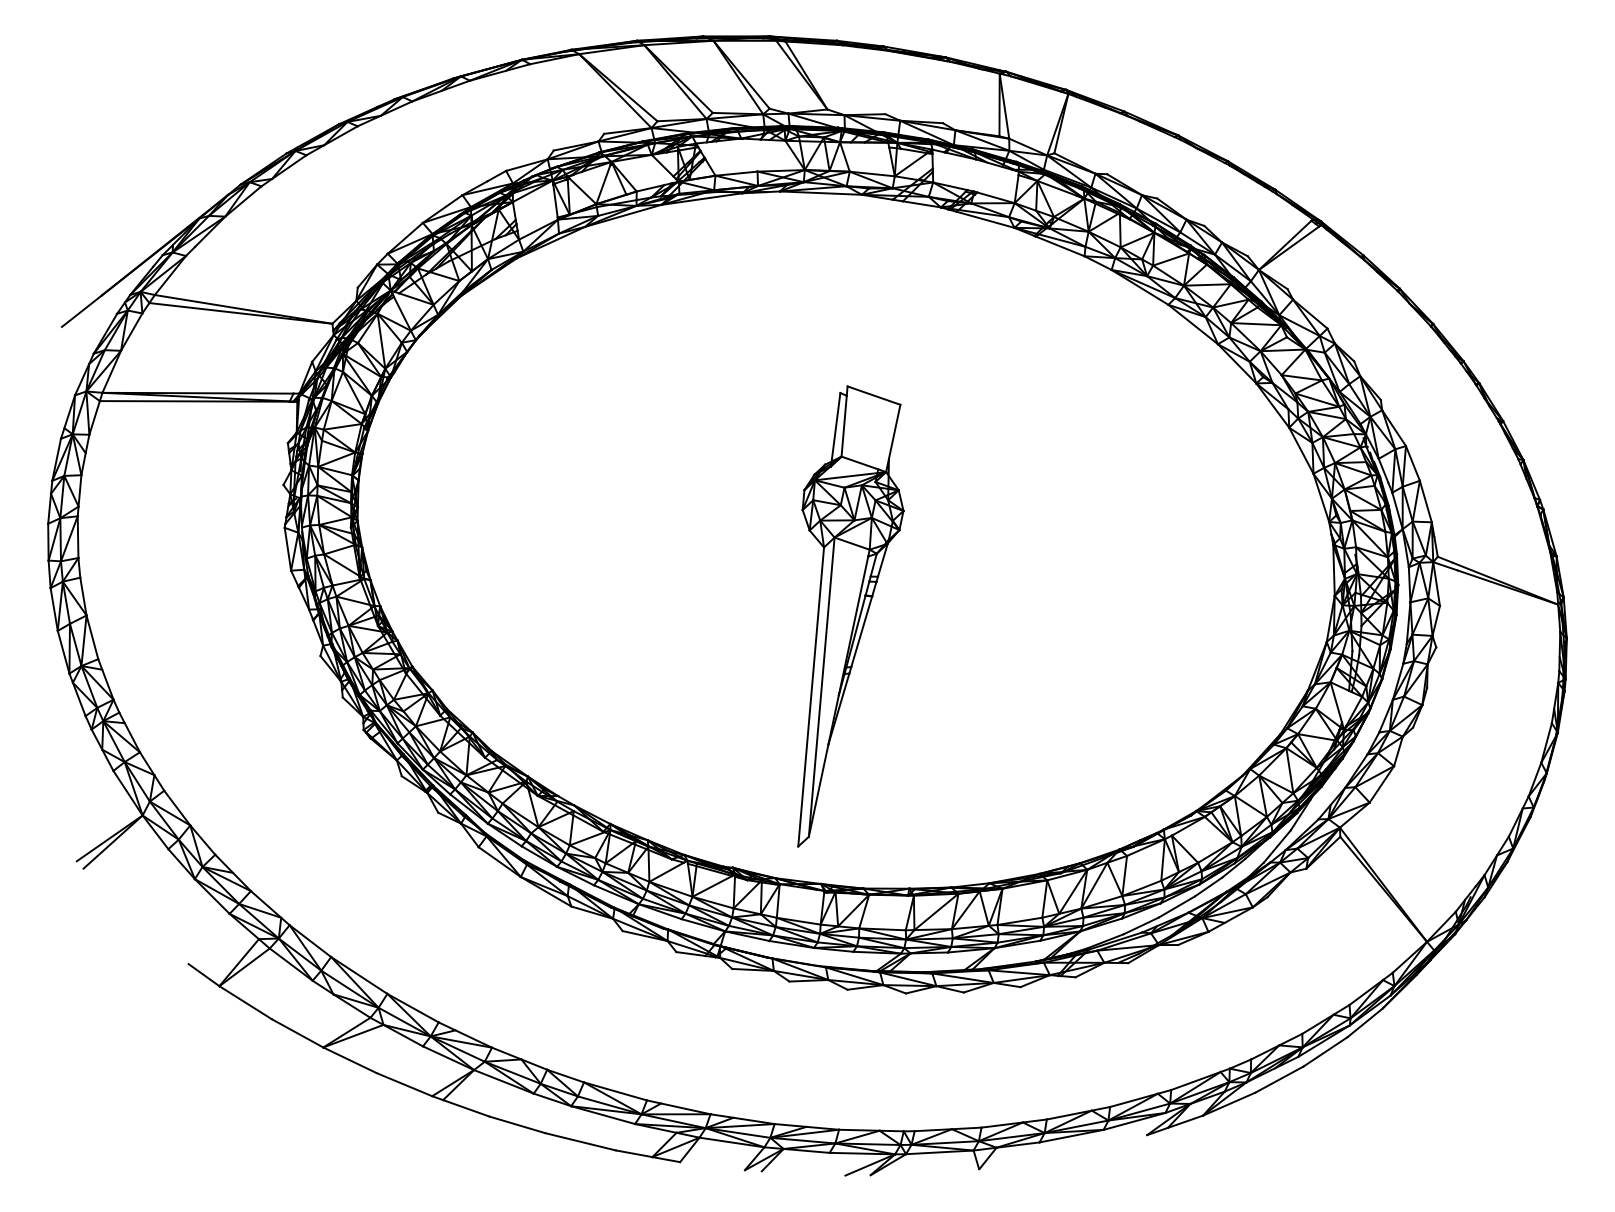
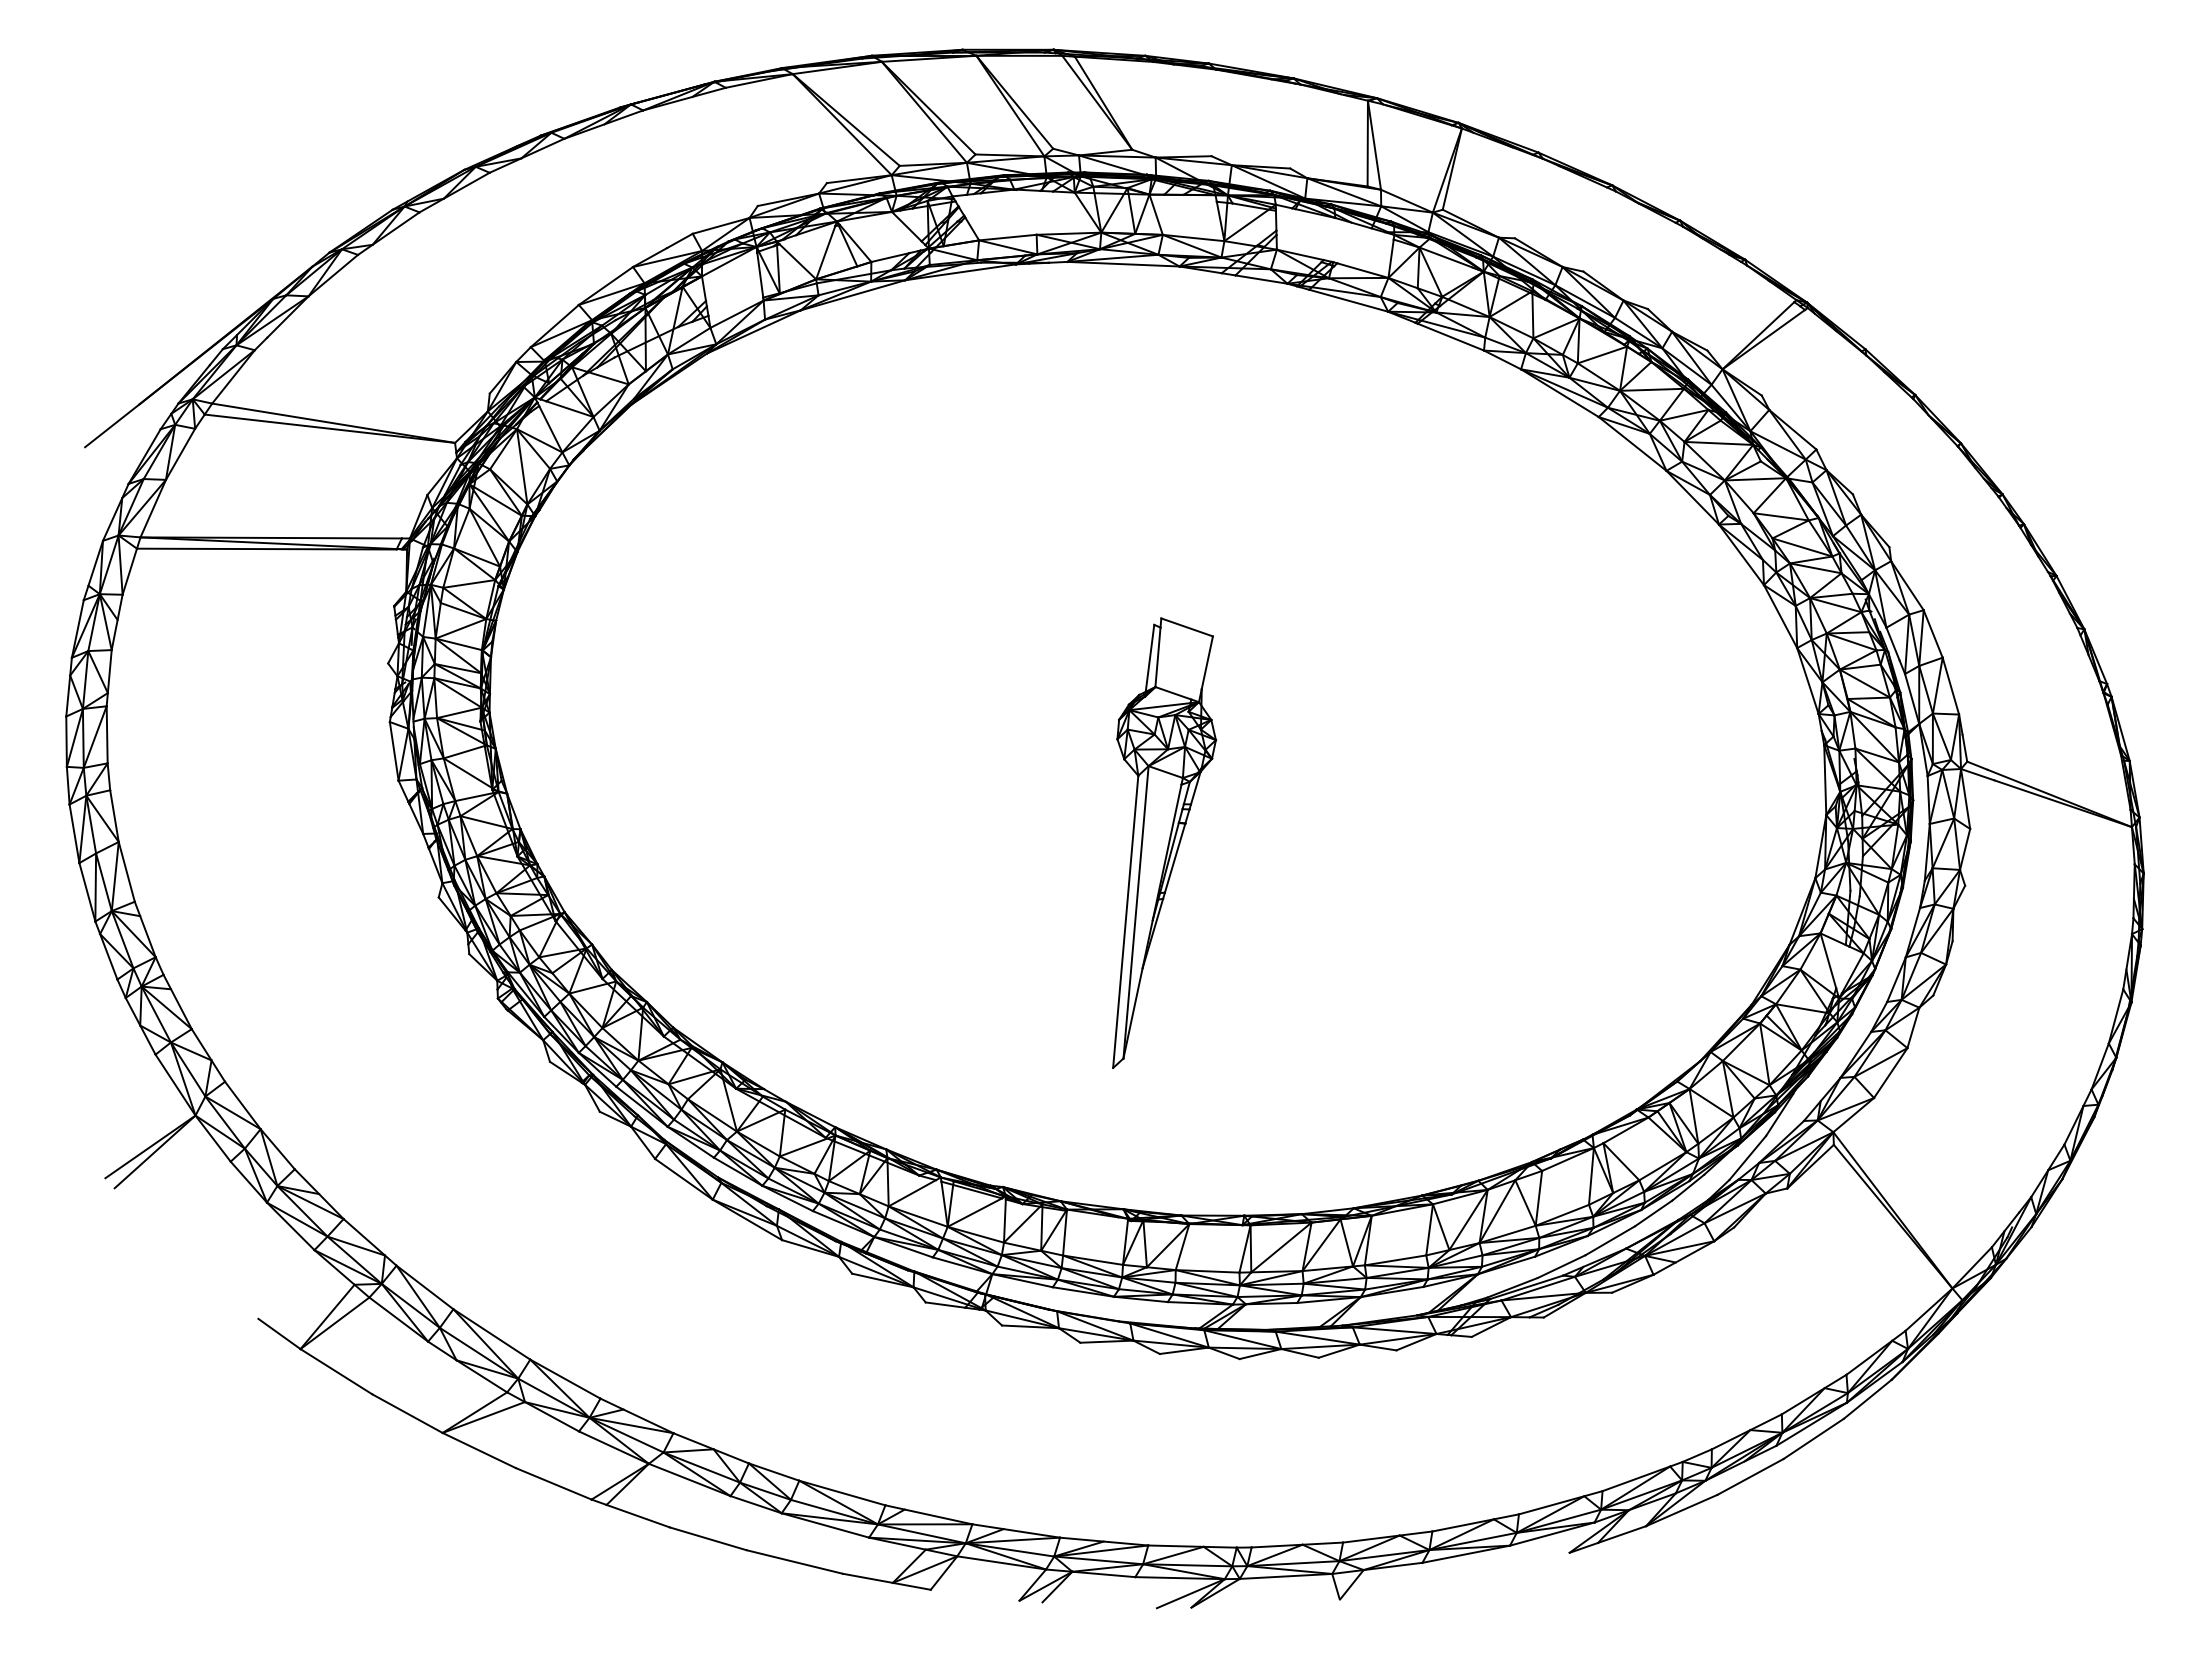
part: (850, 615) -> (1164, 842), size x0.71

